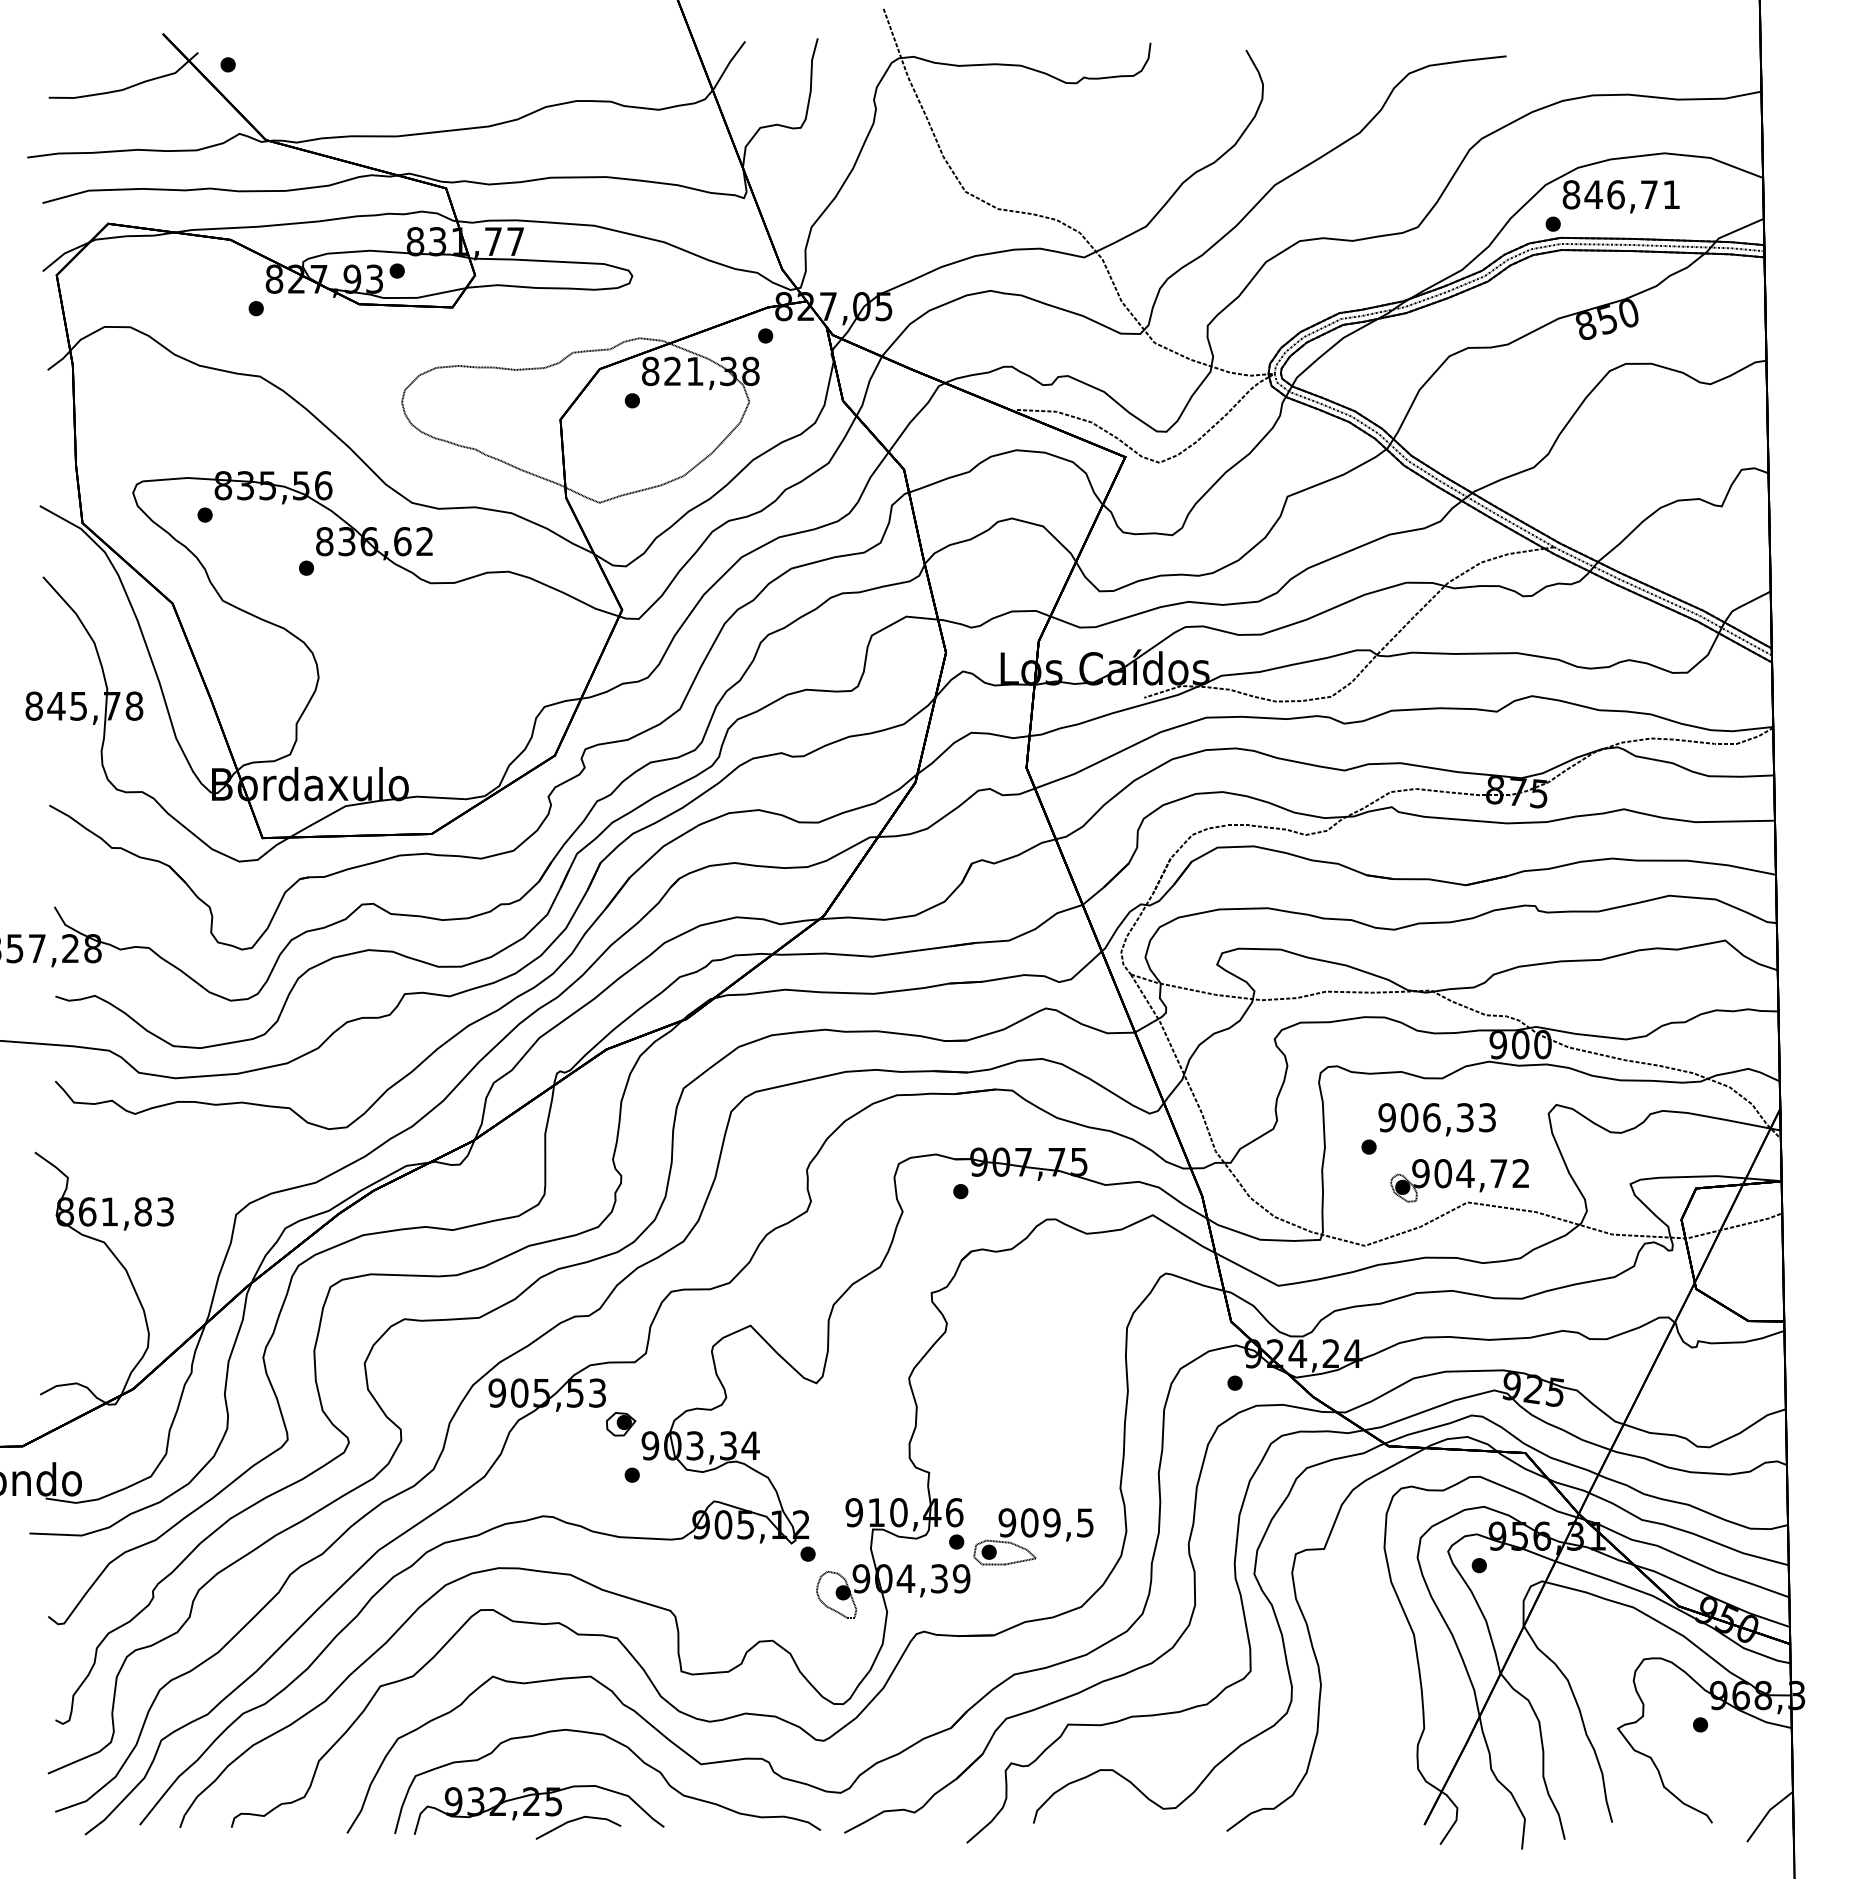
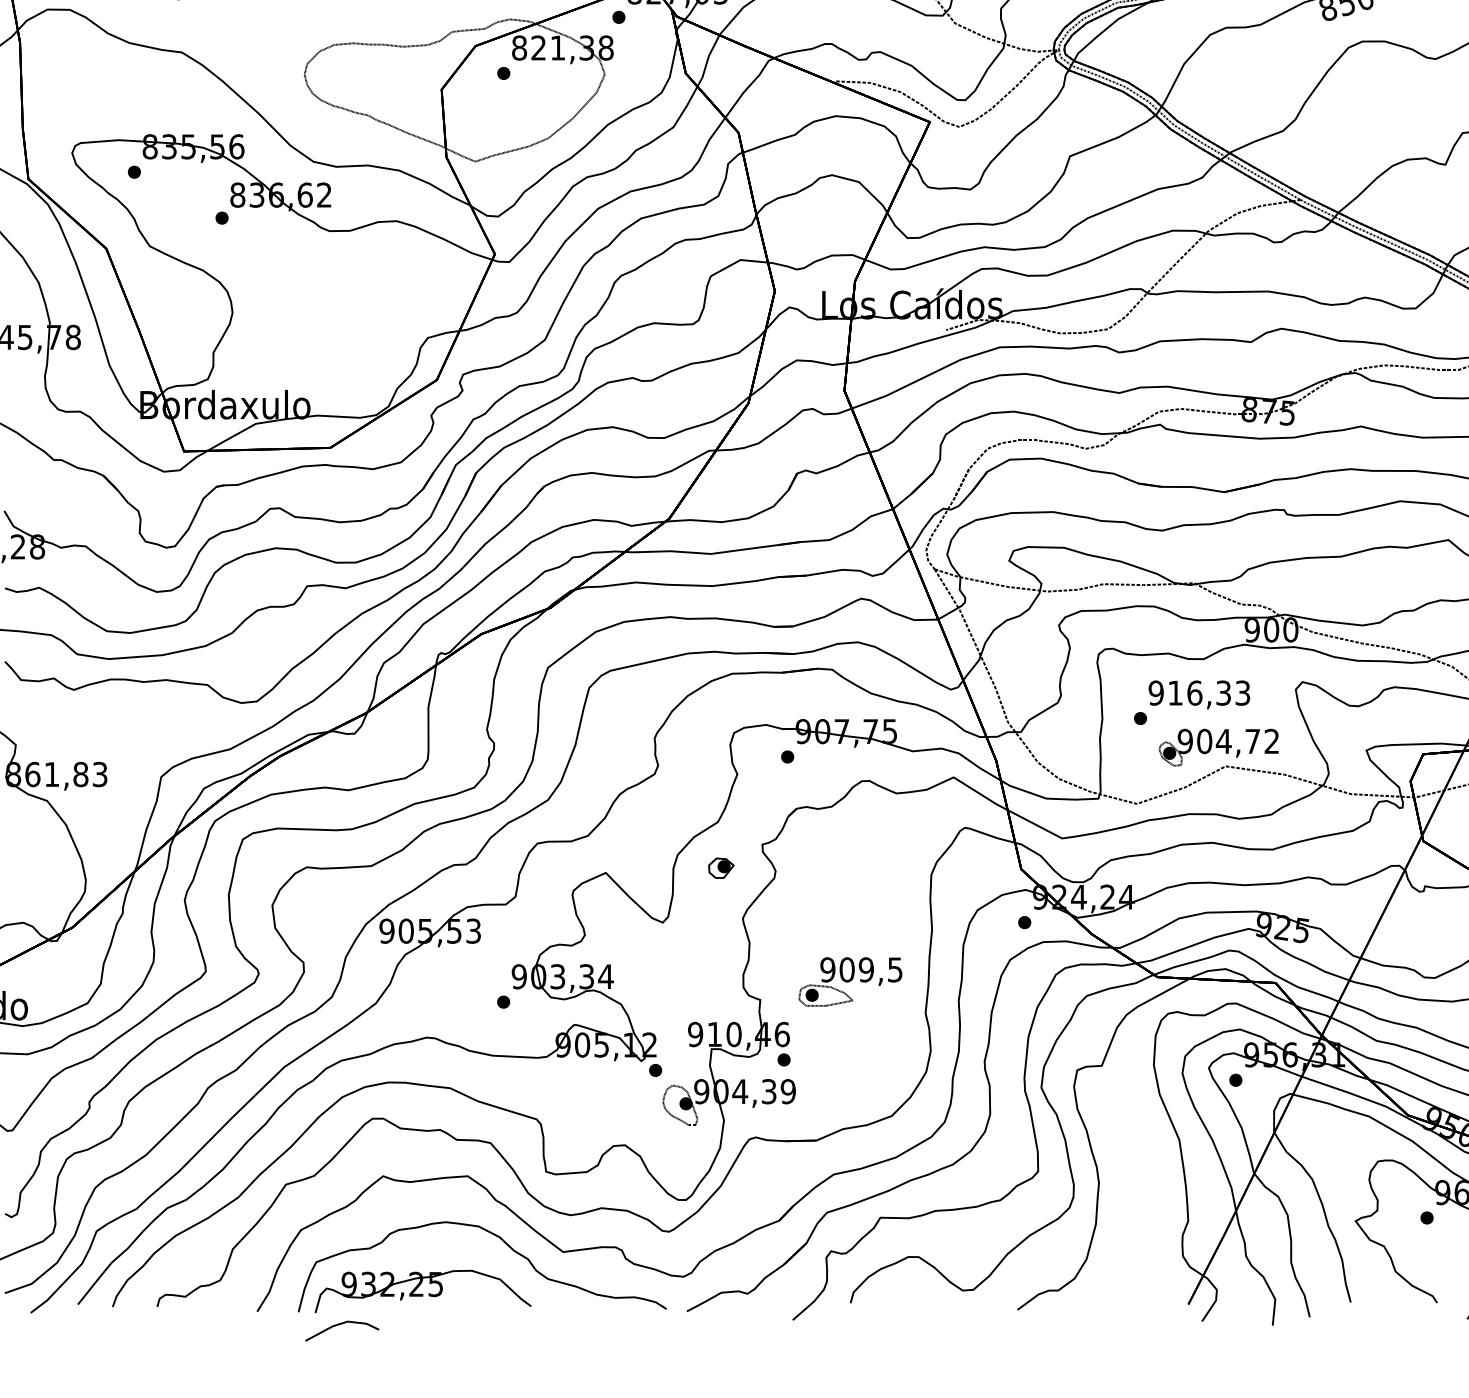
text: (1409, 1117) -> (1175, 692), 906,33 -> 916,33
part: (621, 1424) -> (721, 868), moved
part: (1033, 1536) -> (850, 981), moved
line: (577, 1820) -> (341, 1324), moved

